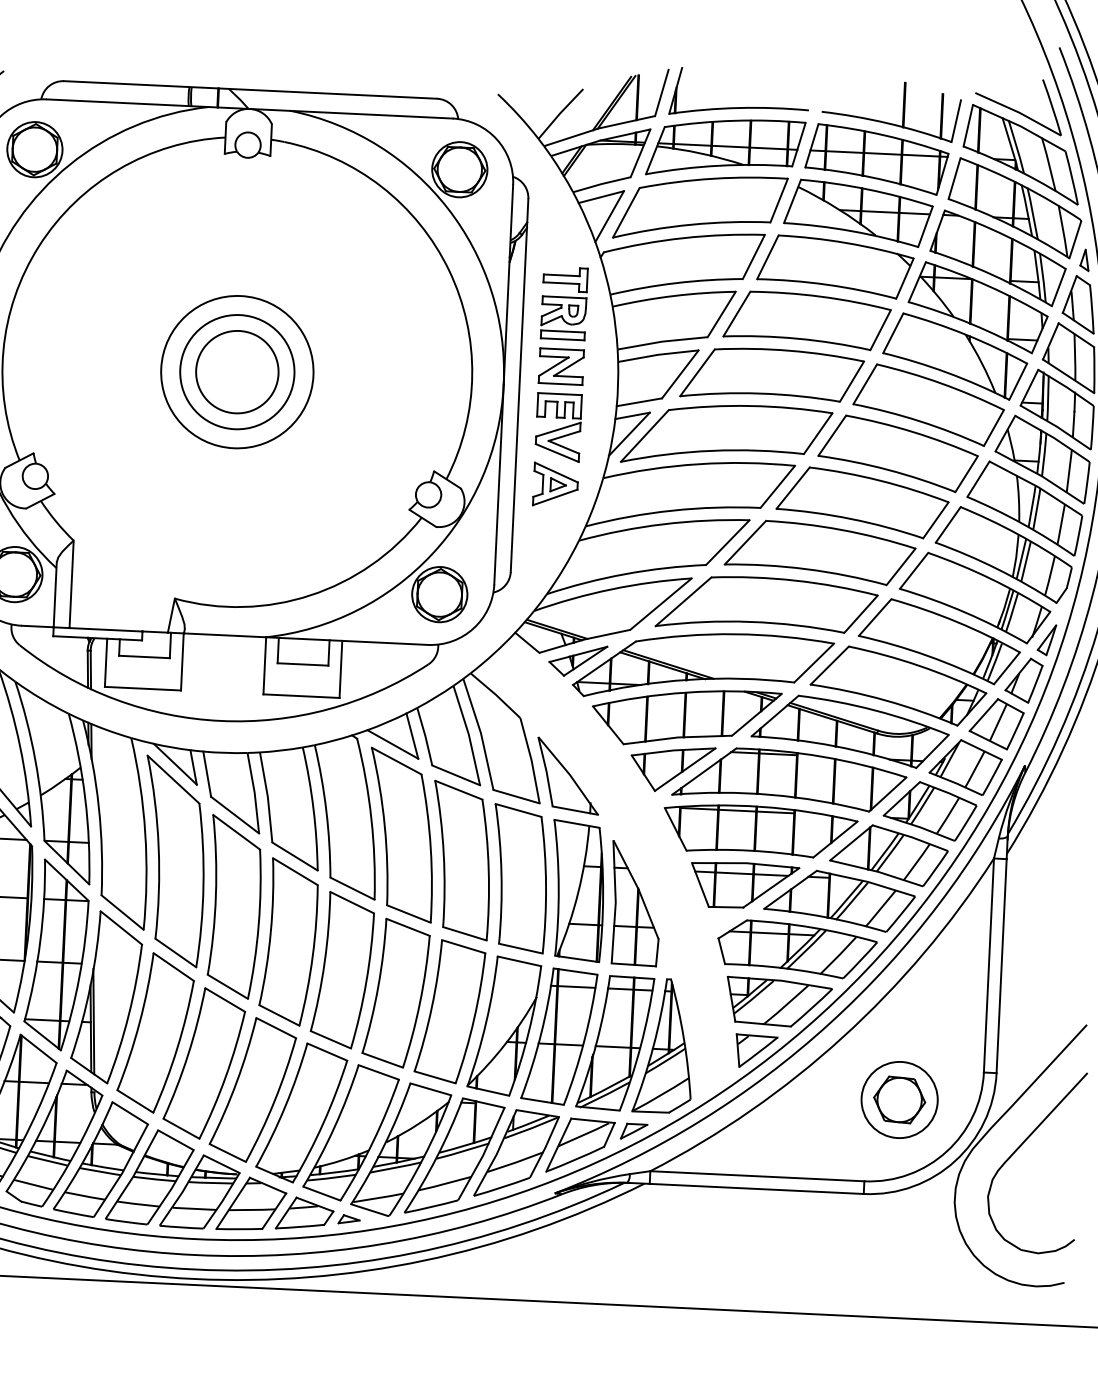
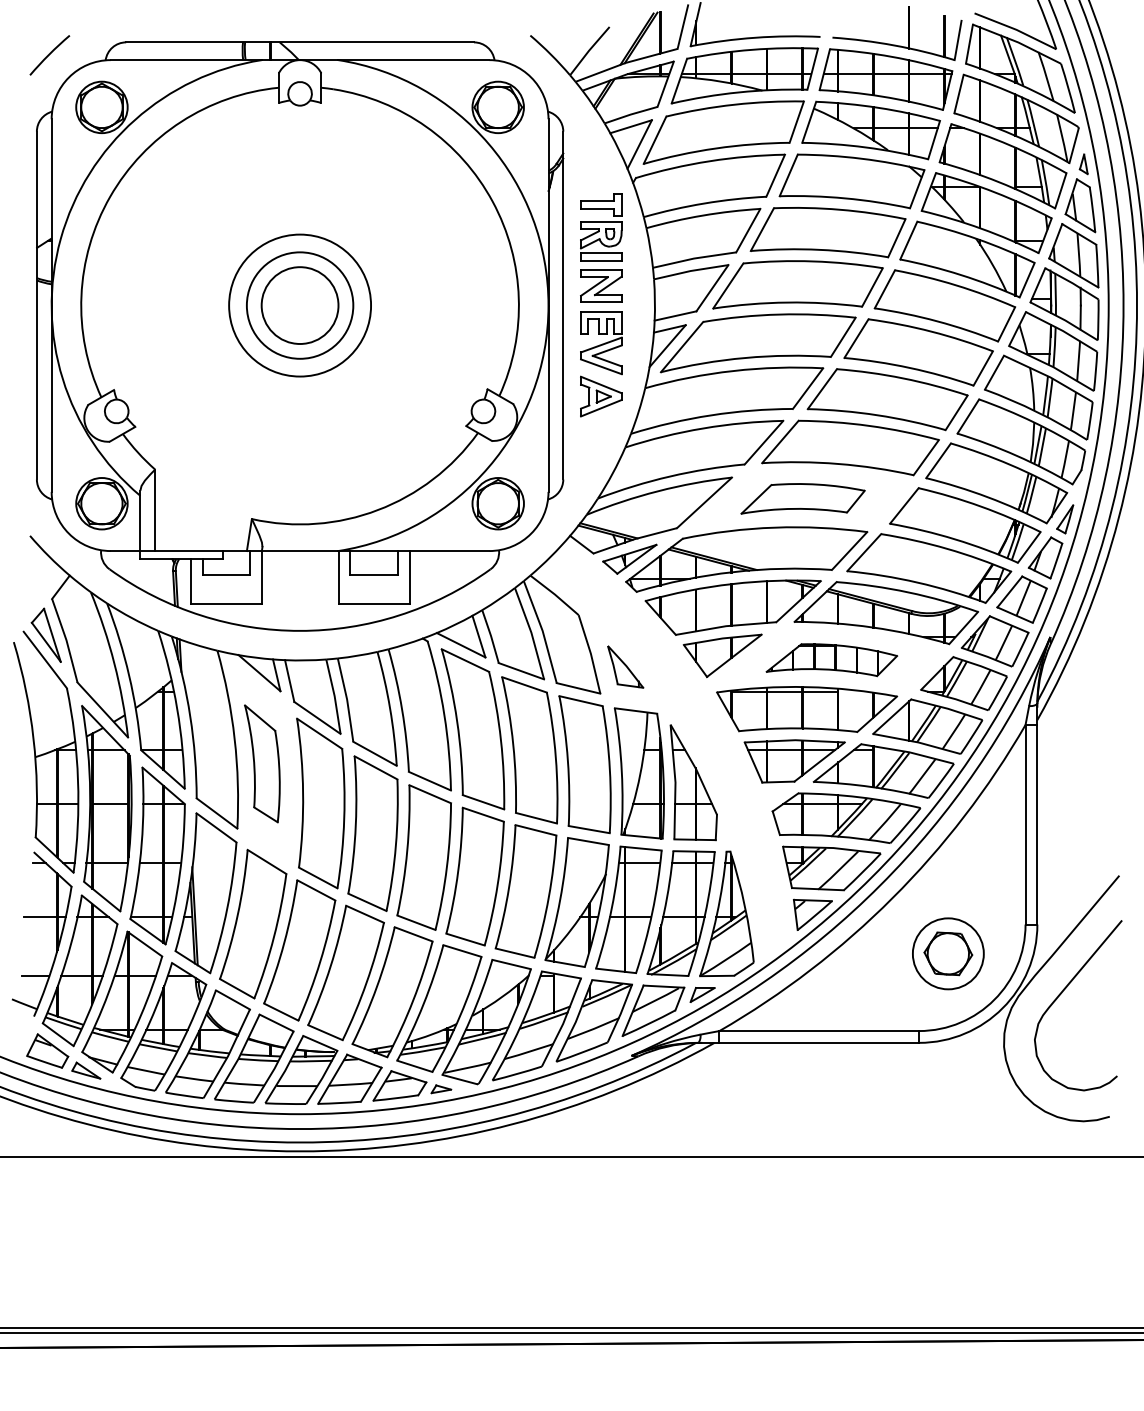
part: (766, 604) -> (802, 498), size x0.6
part: (568, 775) -> (625, 666), size x0.6
part: (789, 778) -> (831, 659), size x0.6
part: (173, 861) -> (262, 763), size x0.6

